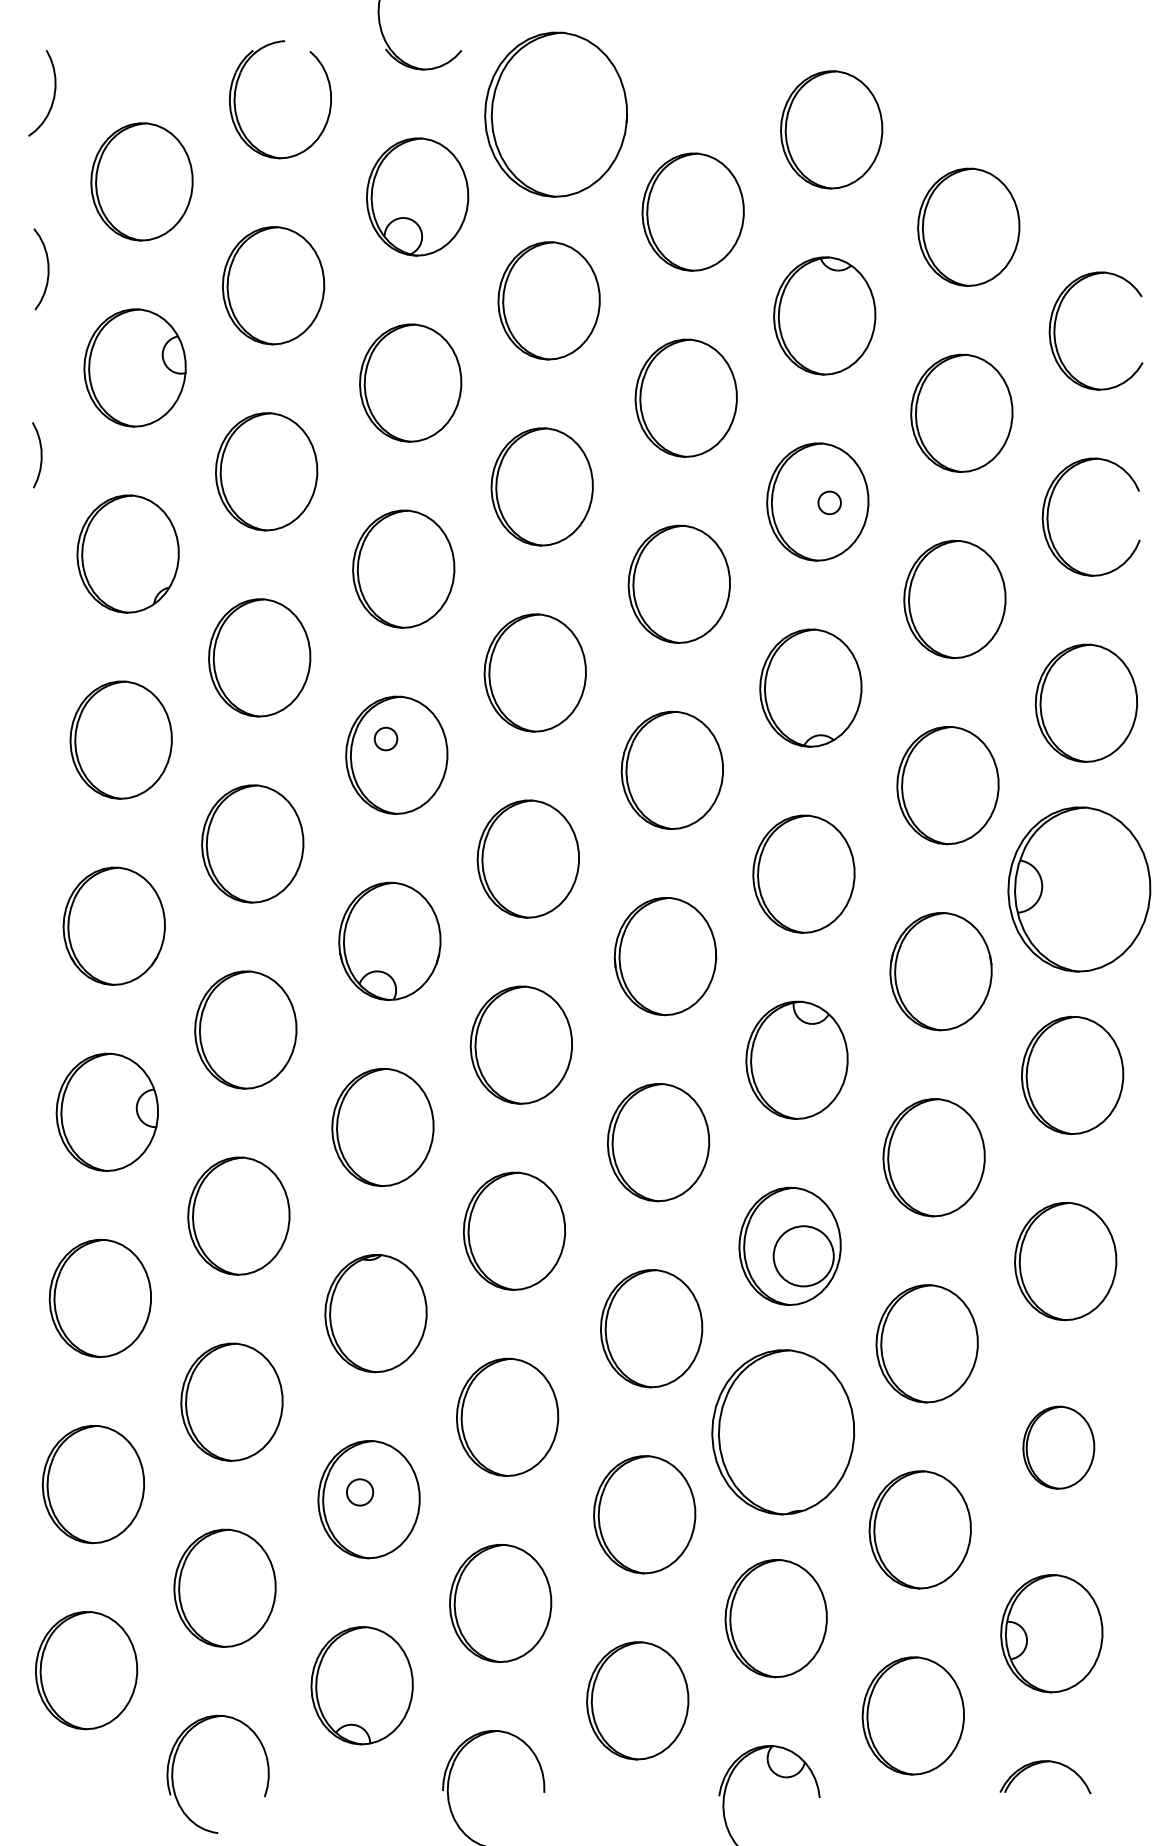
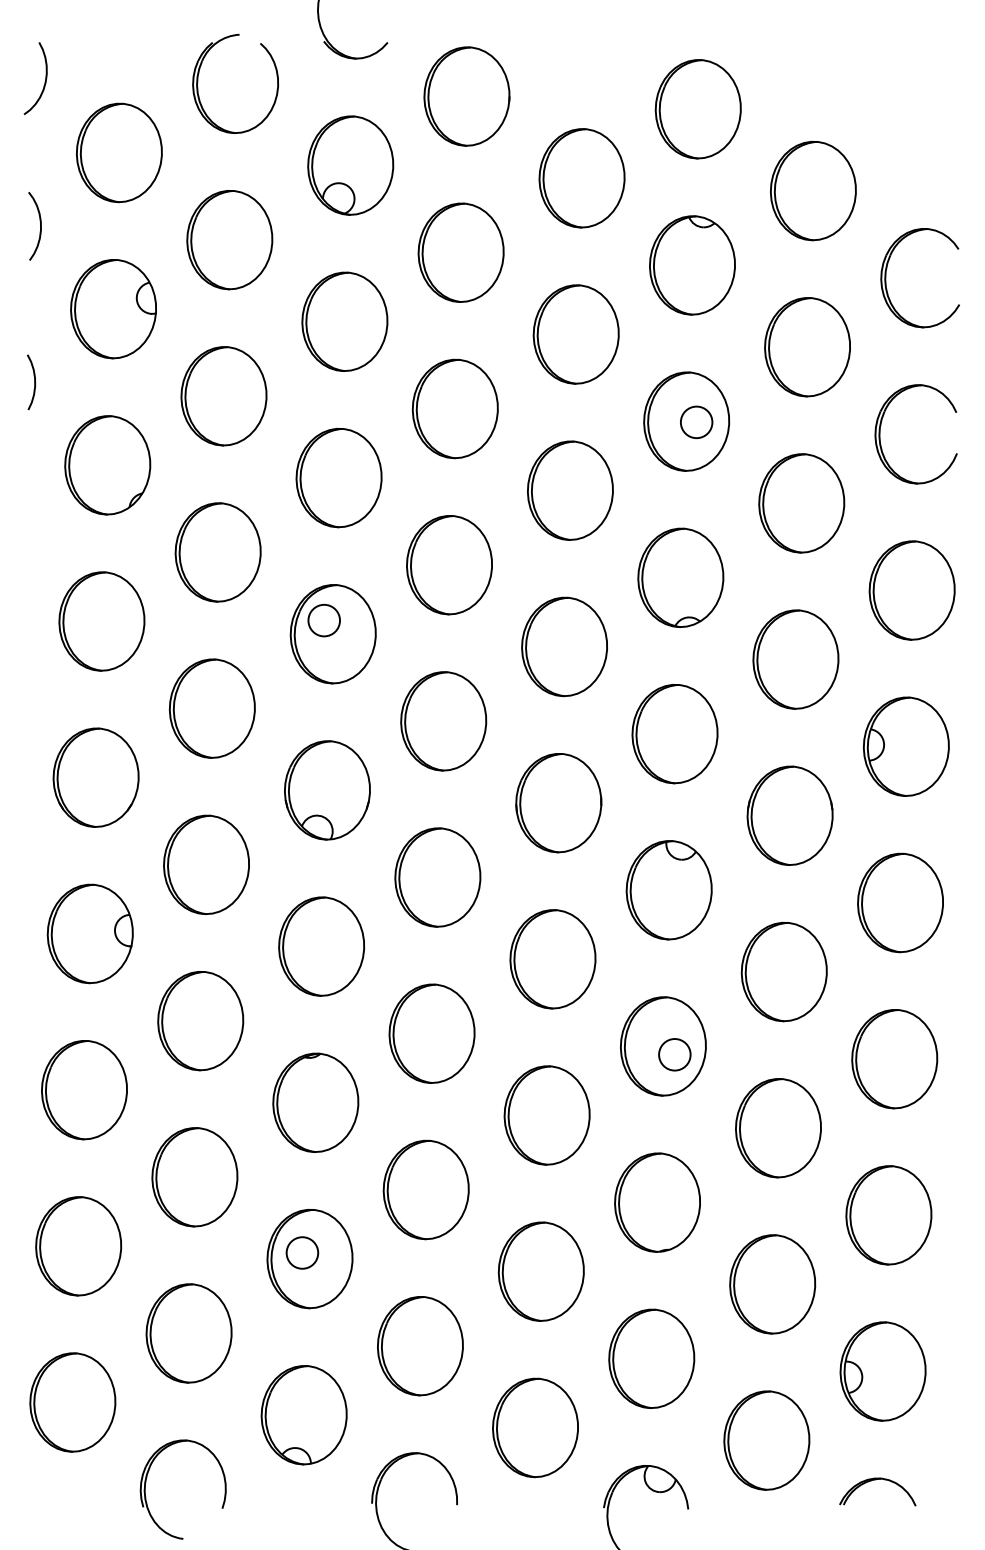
part: (555, 114) -> (466, 96), size x0.71
circle: (829, 502) -> (696, 422), size x1.67
circle: (385, 738) -> (323, 620), size x1.67
part: (1079, 888) -> (906, 746), size x0.71
circle: (803, 1256) -> (674, 1054), size x0.62
part: (782, 1432) -> (657, 1202), size x0.71
part: (1058, 1447) -> (888, 1215), size x1.43
circle: (359, 1492) -> (301, 1253), size x1.43

